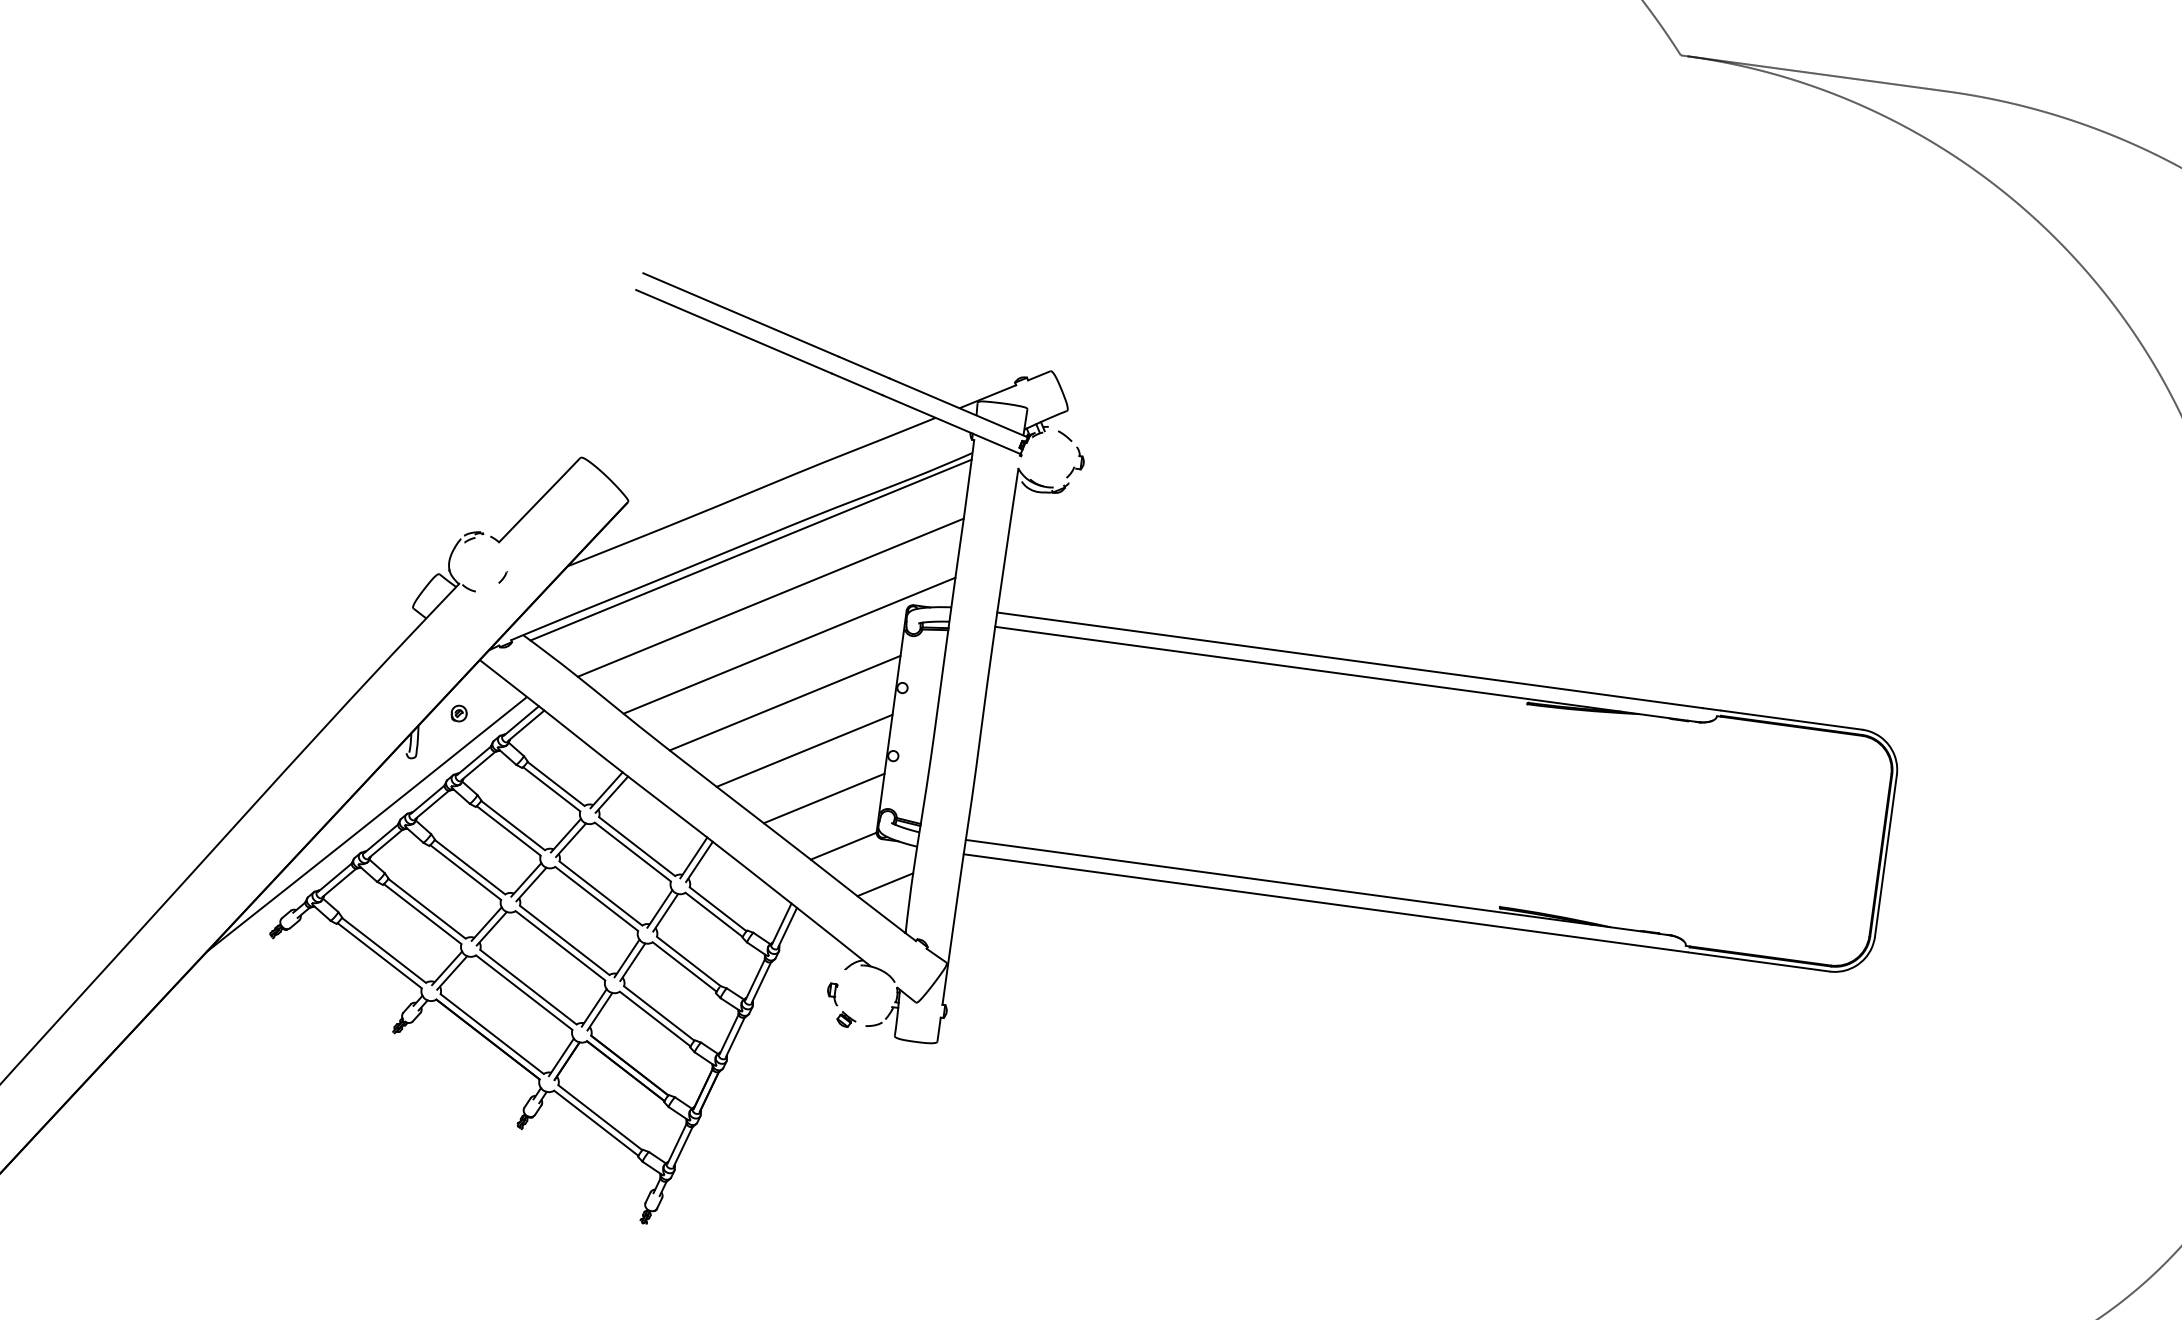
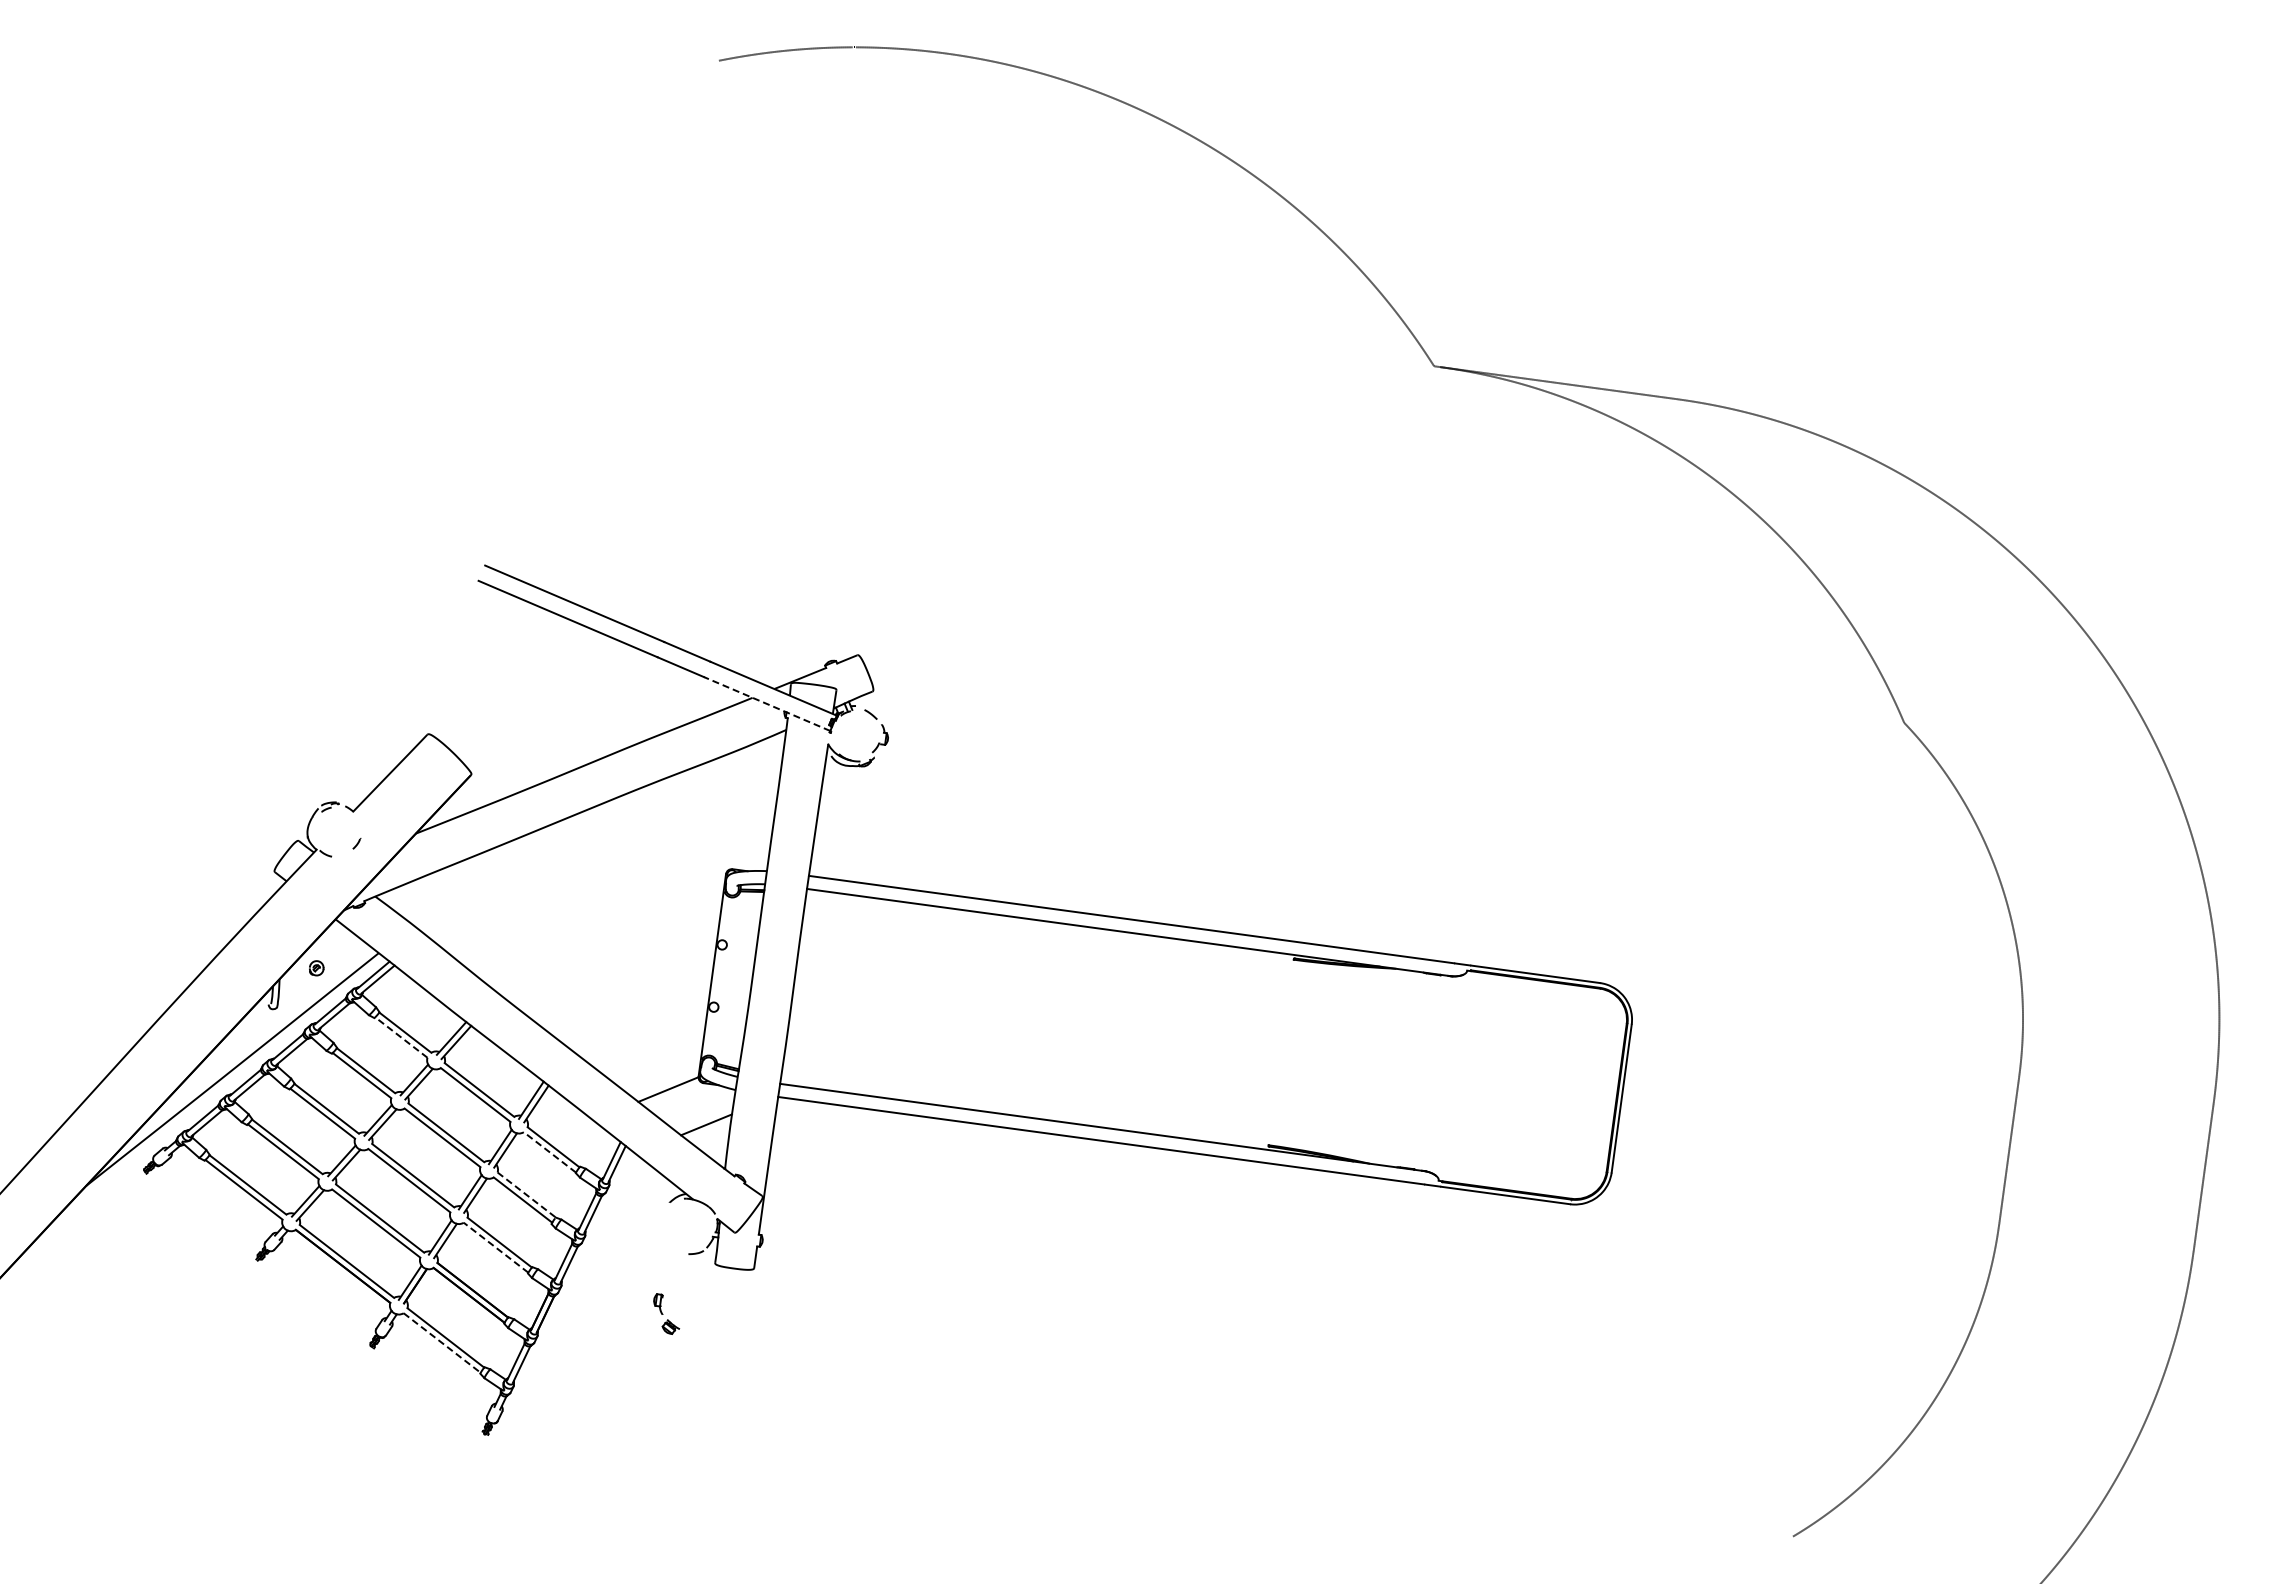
line: (951, 425) -> (767, 704), solid -> dashed
line: (750, 549) -> (583, 818), removed
line: (770, 597) -> (601, 862), removed
line: (789, 646) -> (618, 906), removed
line: (784, 702) -> (614, 958), removed
line: (804, 750) -> (632, 1002), removed
line: (550, 789) -> (400, 1037), solid -> dashed
line: (824, 797) -> (650, 1045), removed
line: (713, 914) -> (549, 1152), solid -> dashed
line: (688, 961) -> (526, 1195), solid -> dashed
part: (841, 1004) -> (666, 1313), moved
line: (655, 1018) -> (496, 1247), solid -> dashed
line: (596, 1123) -> (442, 1343), solid -> dashed

